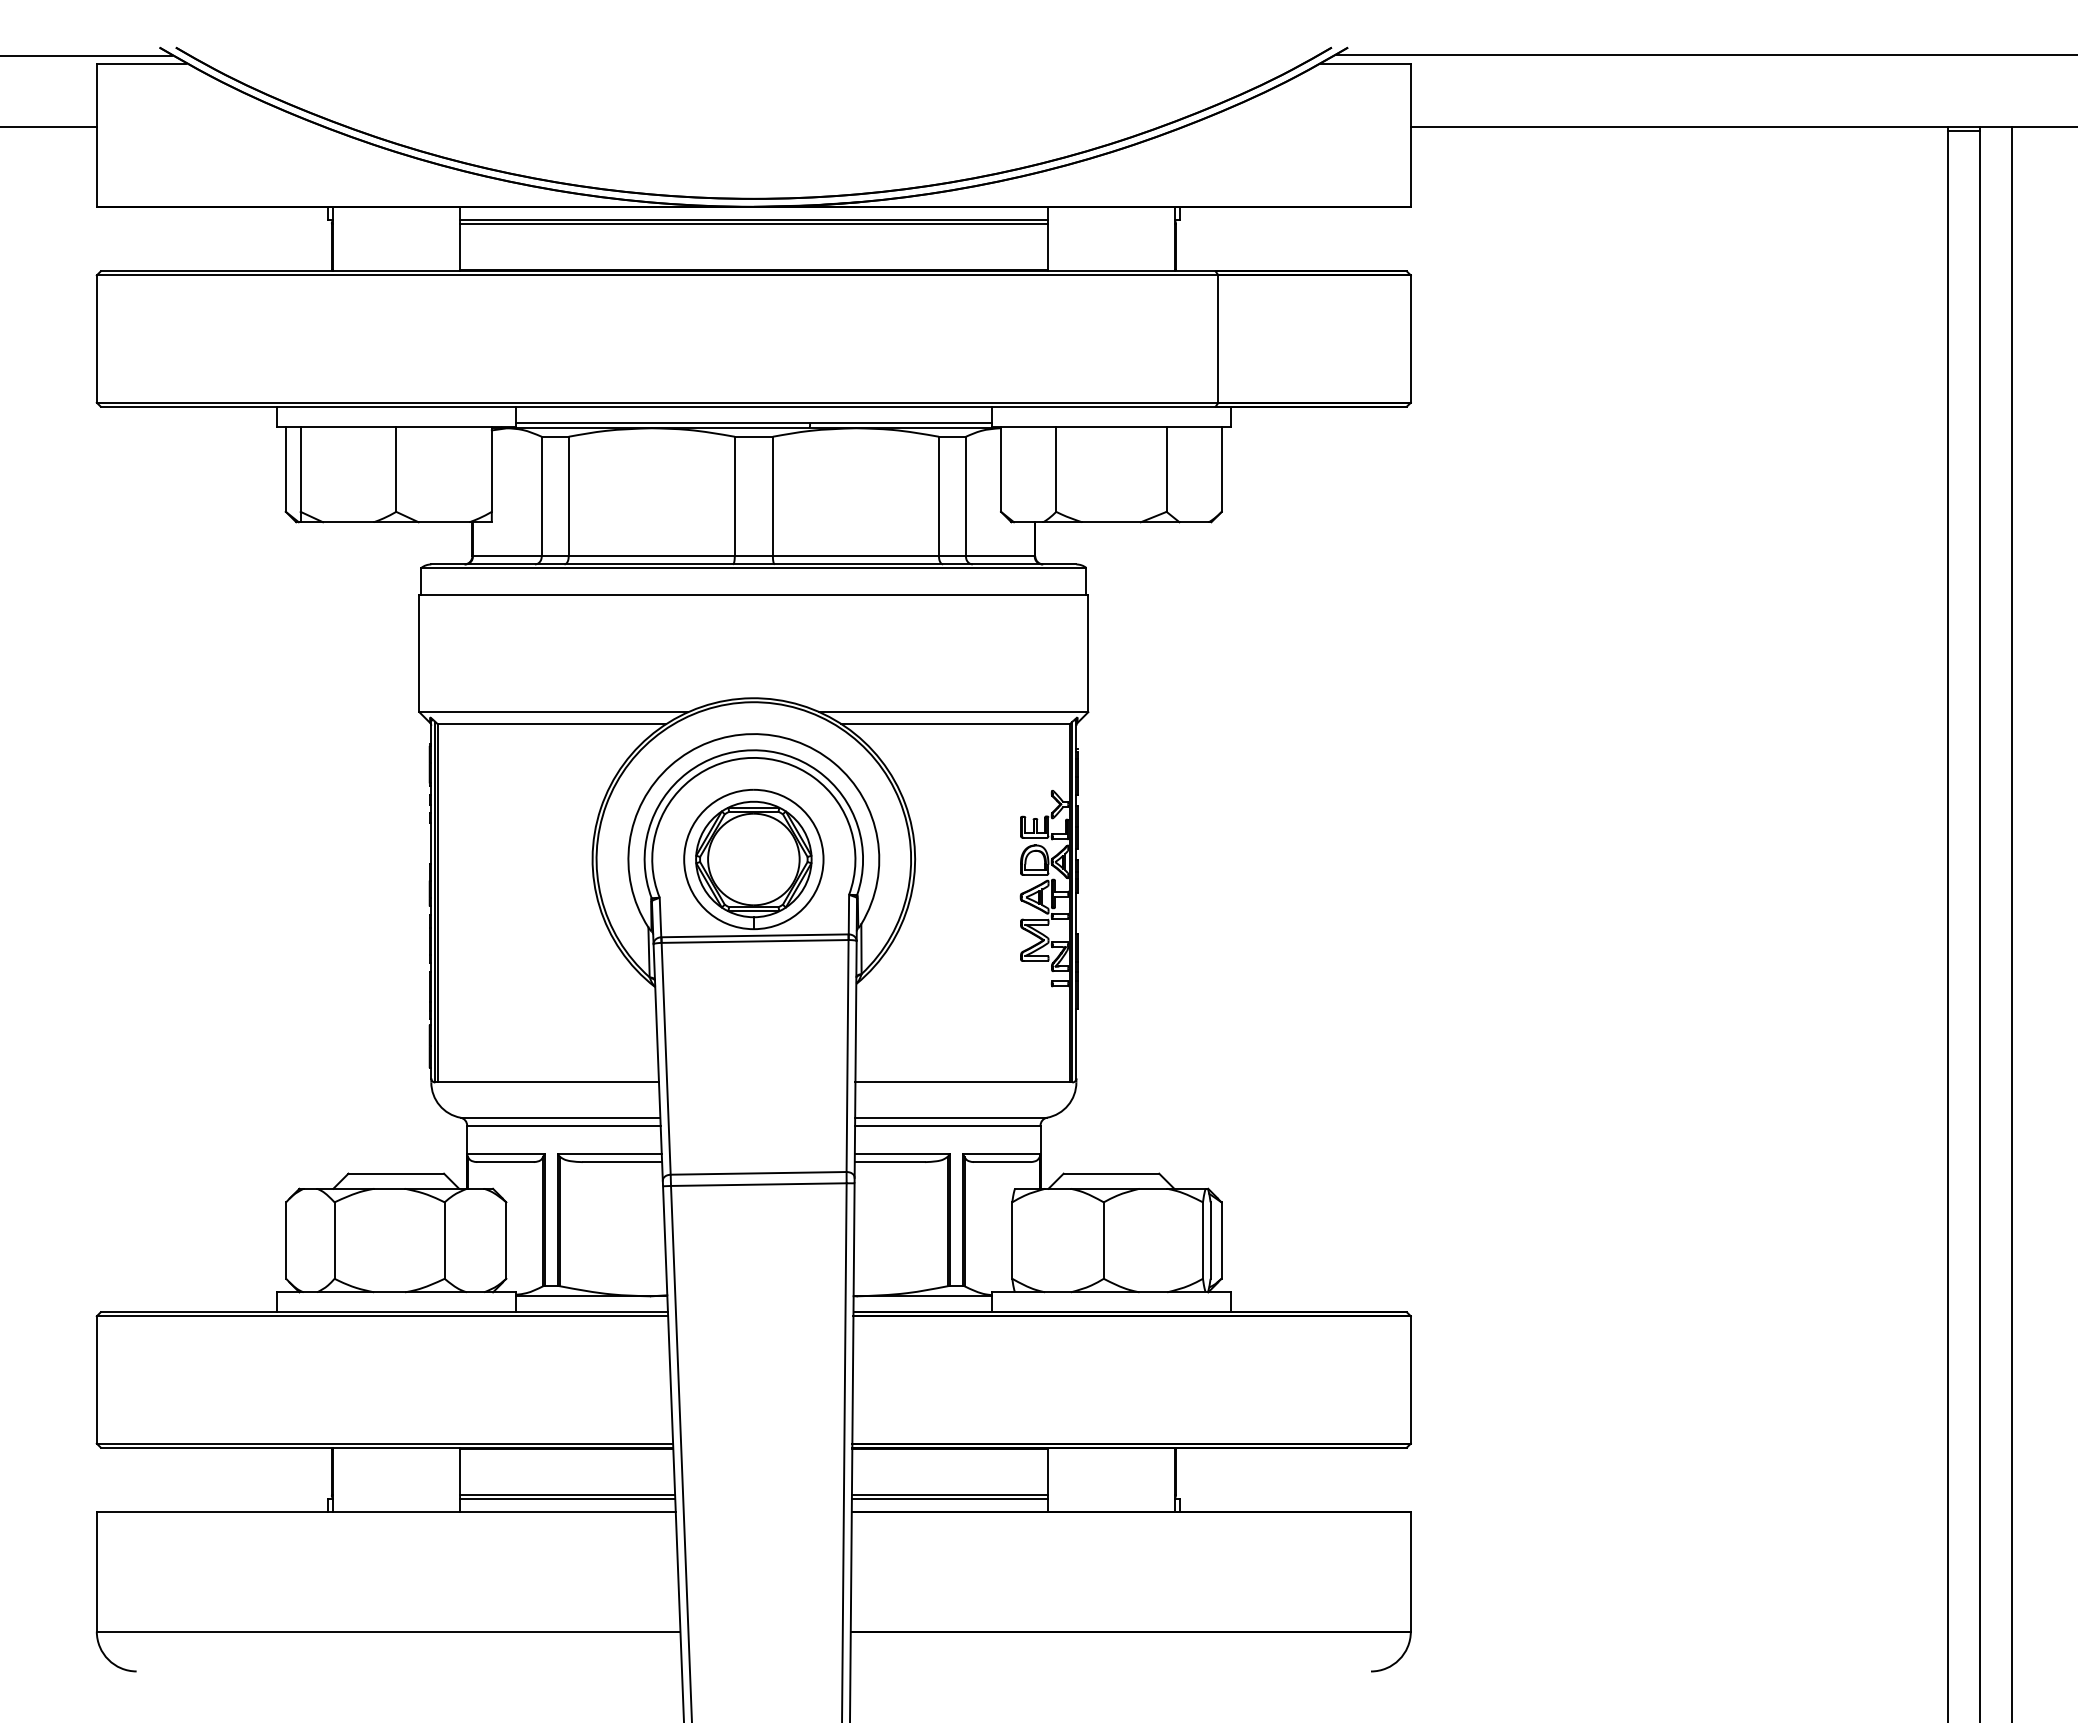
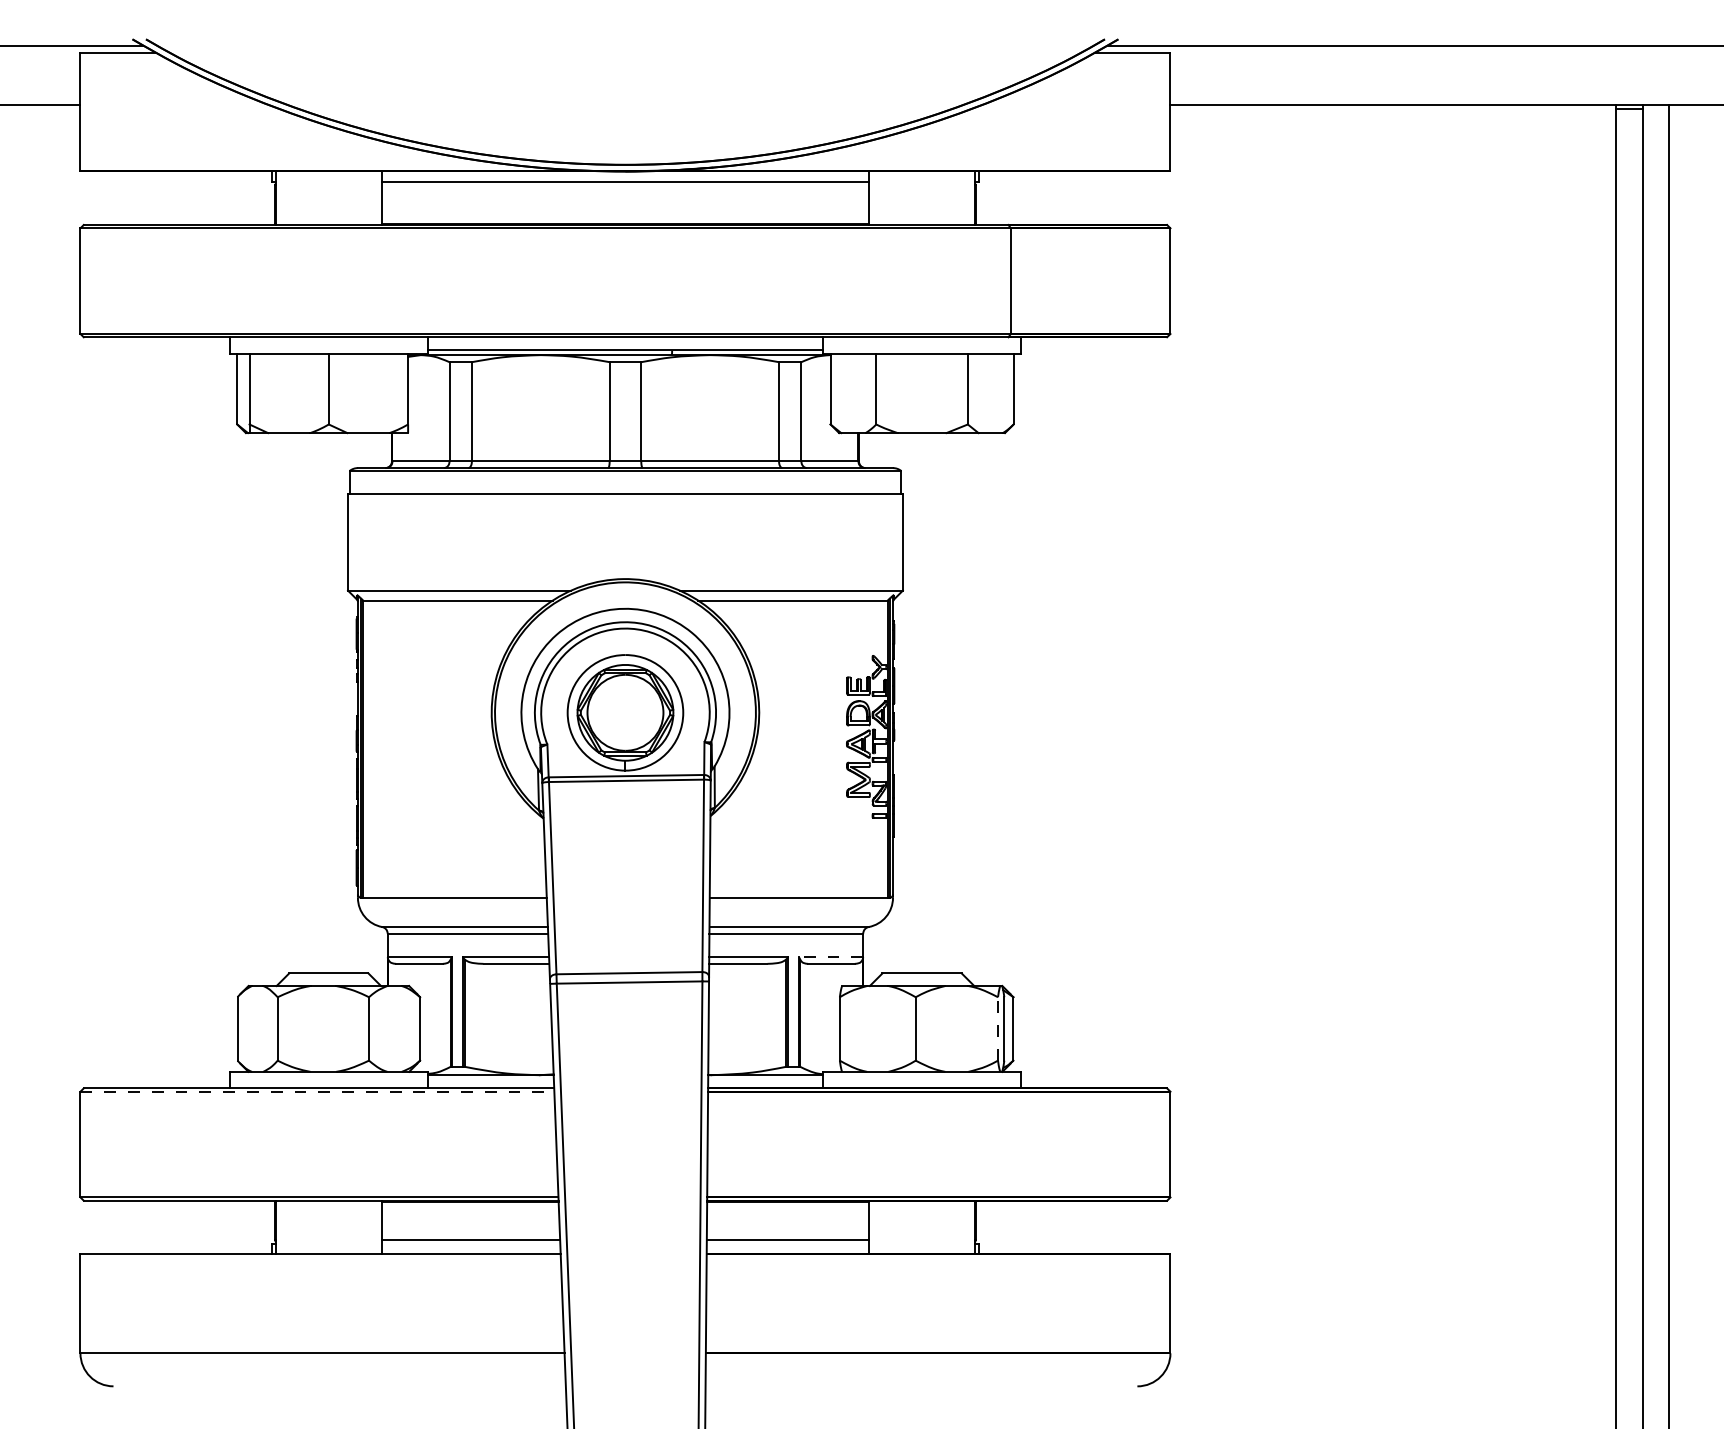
line: (753, 223) -> (625, 185), removed
line: (1001, 1154) -> (830, 957), solid -> dashed
line: (1202, 1240) -> (997, 1028), solid -> dashed
line: (382, 1316) -> (317, 1091), solid -> dashed
line: (567, 1499) -> (470, 1243), removed
line: (949, 1499) -> (787, 1243), removed

